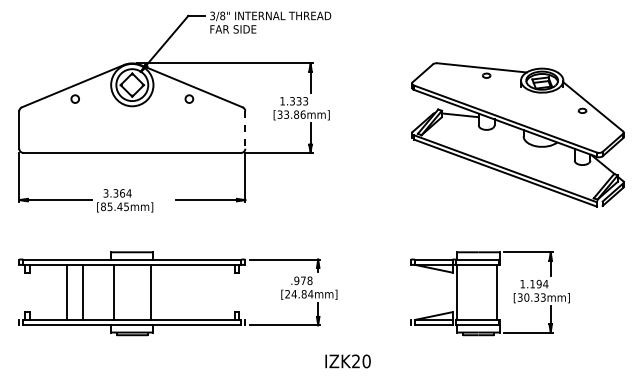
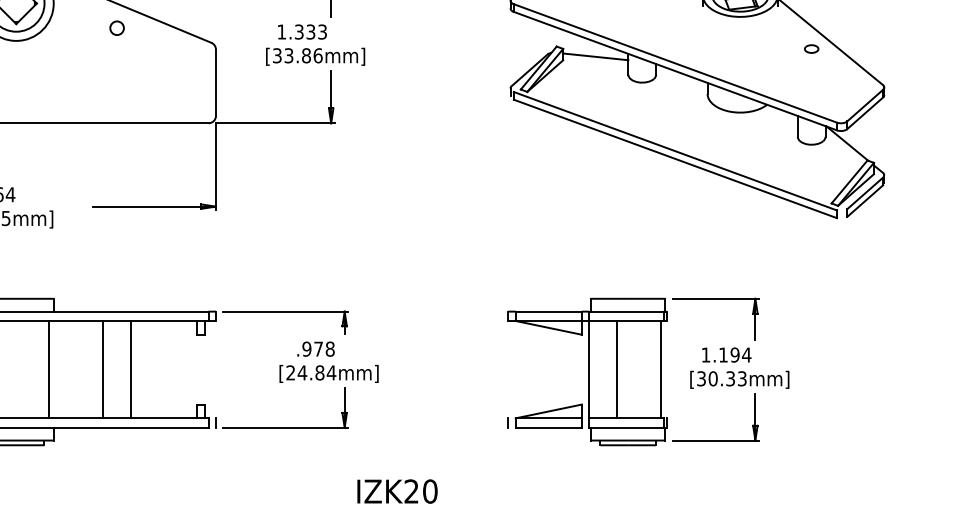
line: (245, 130) -> (216, 83), dashed -> solid
line: (181, 291) -> (103, 368), added
line: (197, 291) -> (131, 368), added
line: (472, 291) -> (617, 368), added

